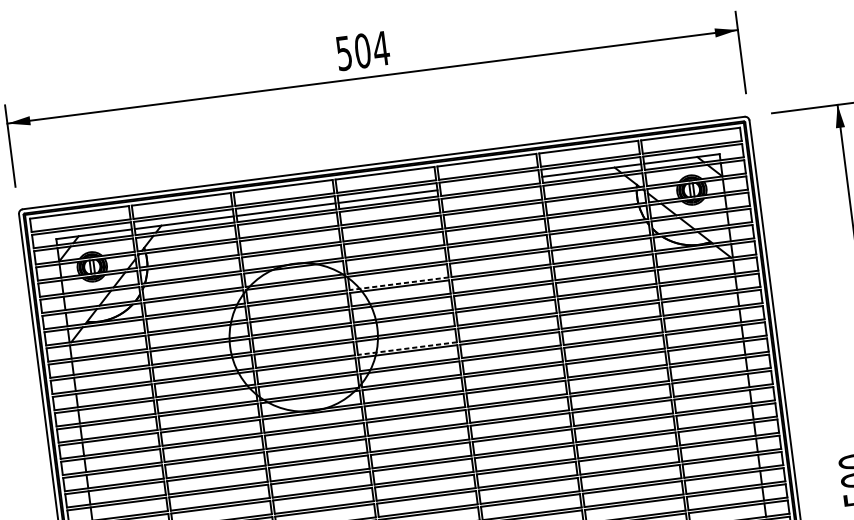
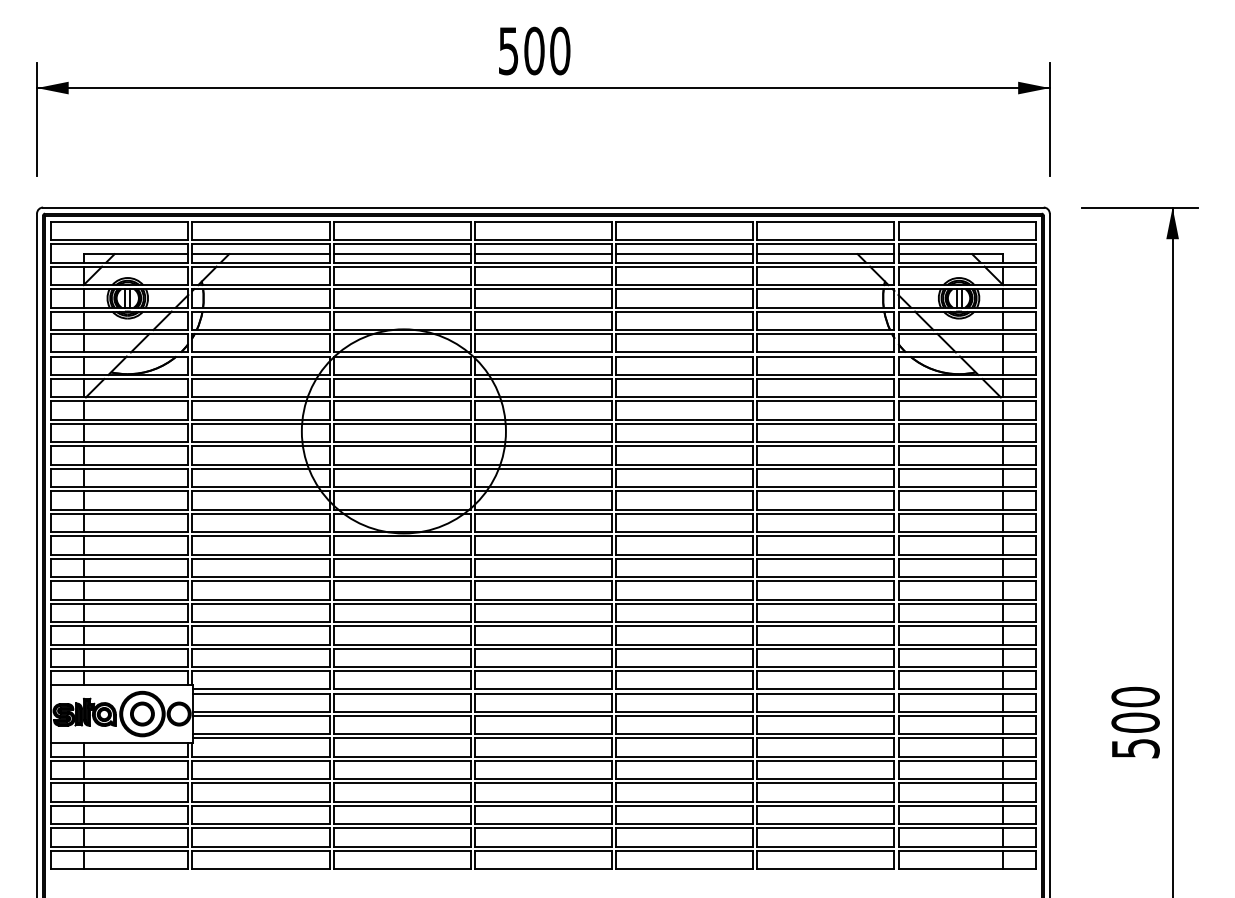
text: (380, 48) -> (559, 50), 504 -> 500
line: (489, 183) -> (684, 254), added
line: (399, 283) -> (543, 374), dashed -> solid
line: (407, 348) -> (543, 464), dashed -> solid

